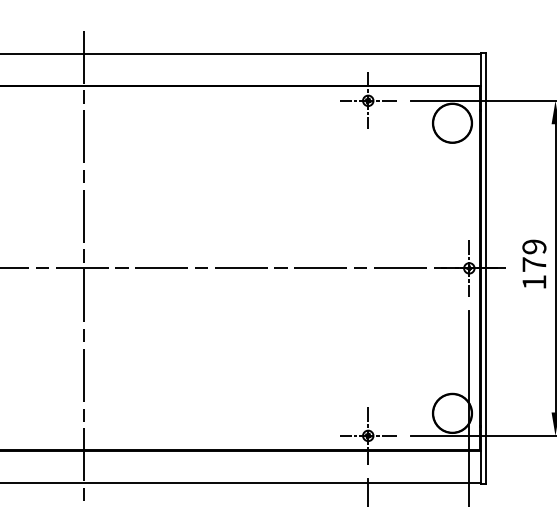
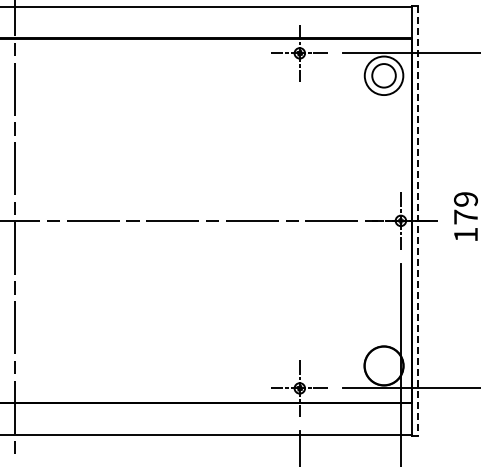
circle: (452, 122) -> (384, 75), size x0.6
line: (486, 268) -> (418, 221), solid -> dashed

